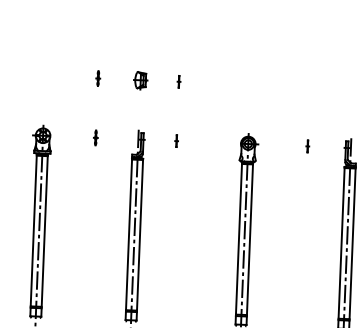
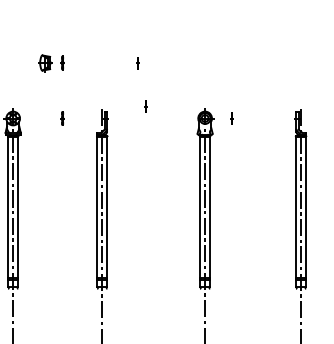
part: (140, 80) -> (45, 63), moved
part: (175, 141) -> (145, 106), moved
part: (307, 146) -> (231, 118), moved

